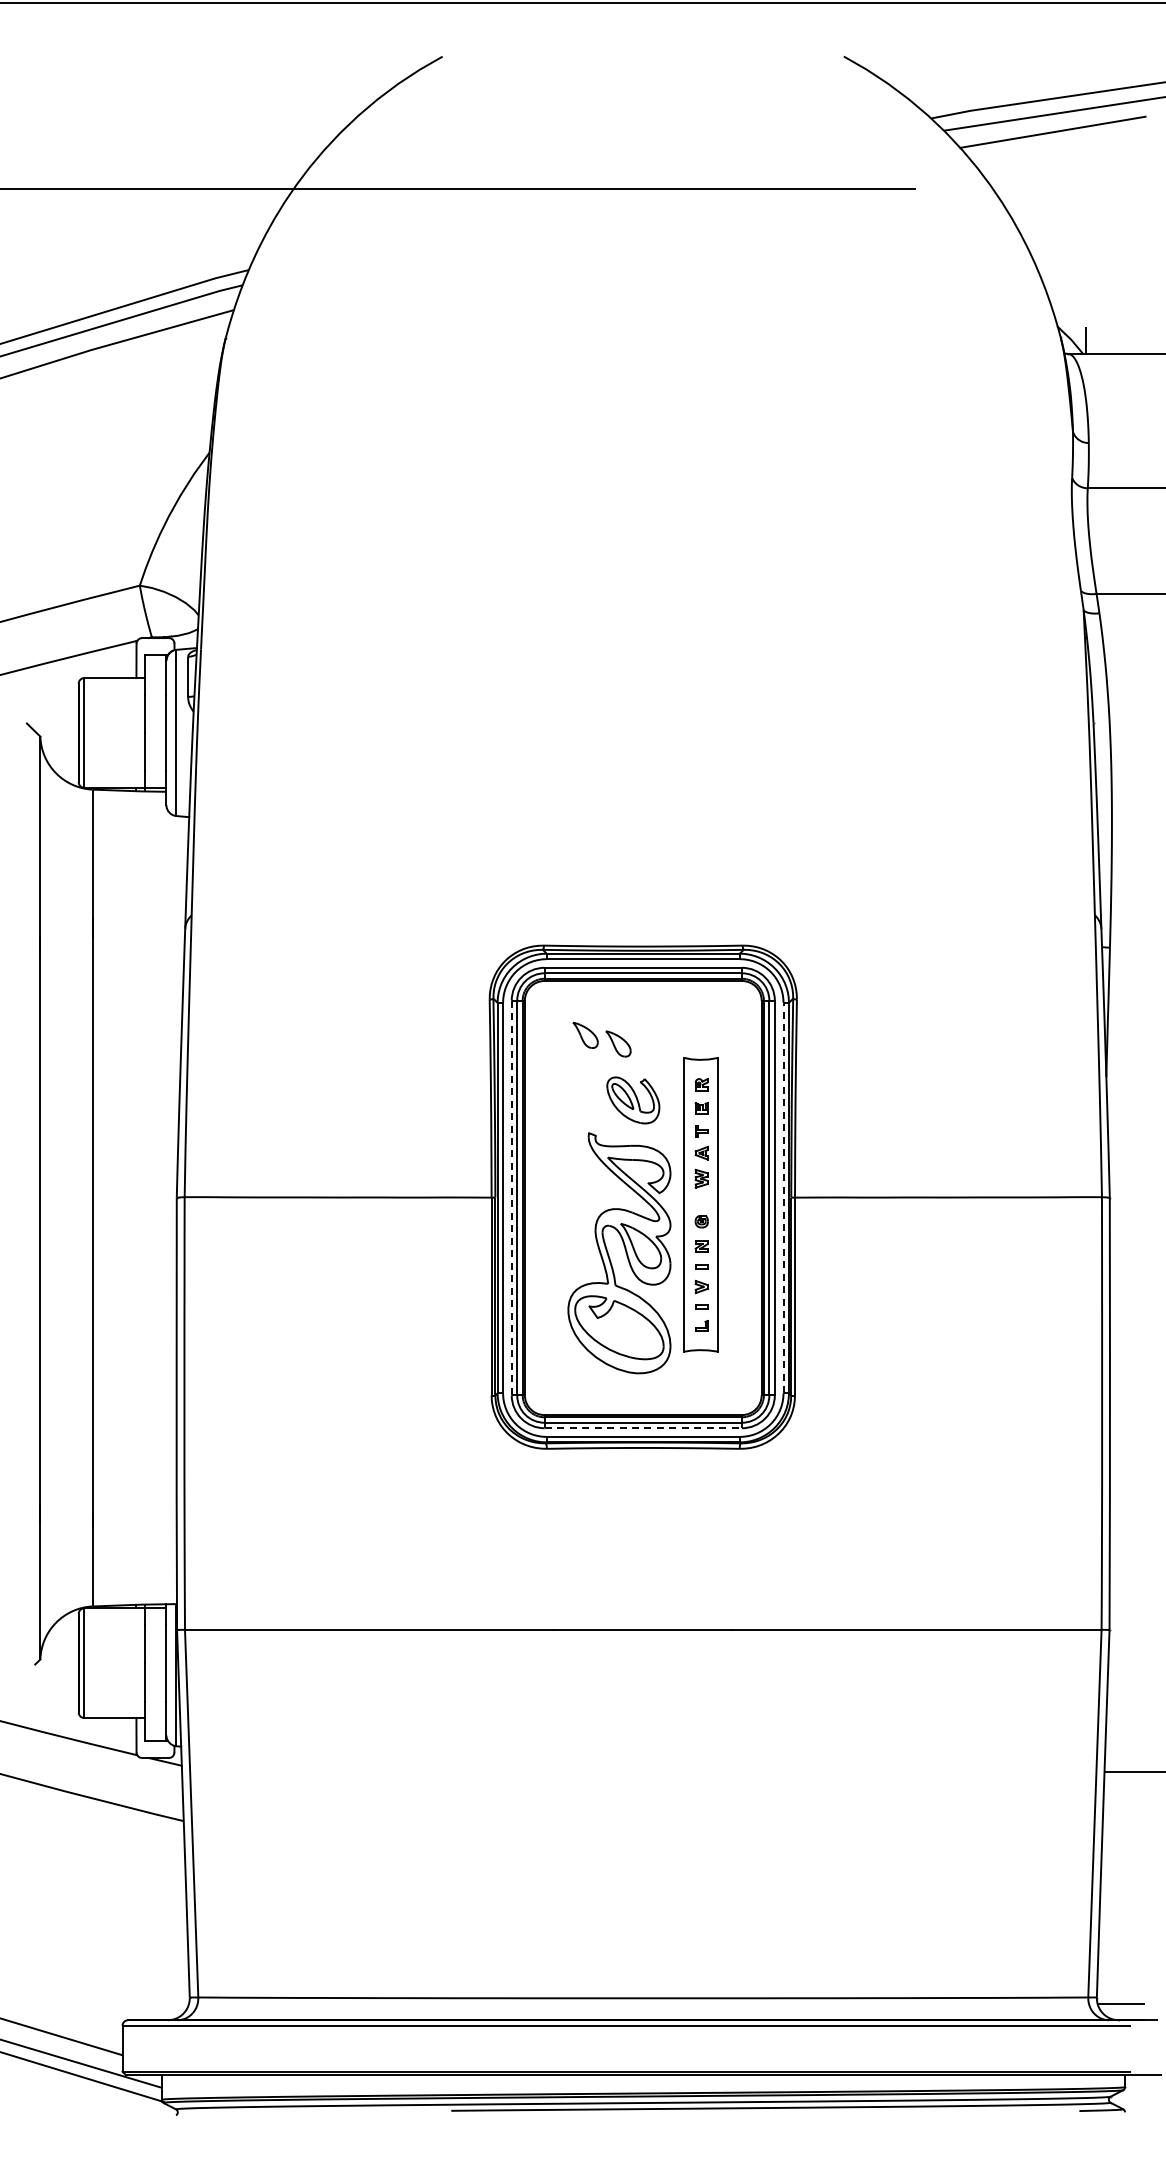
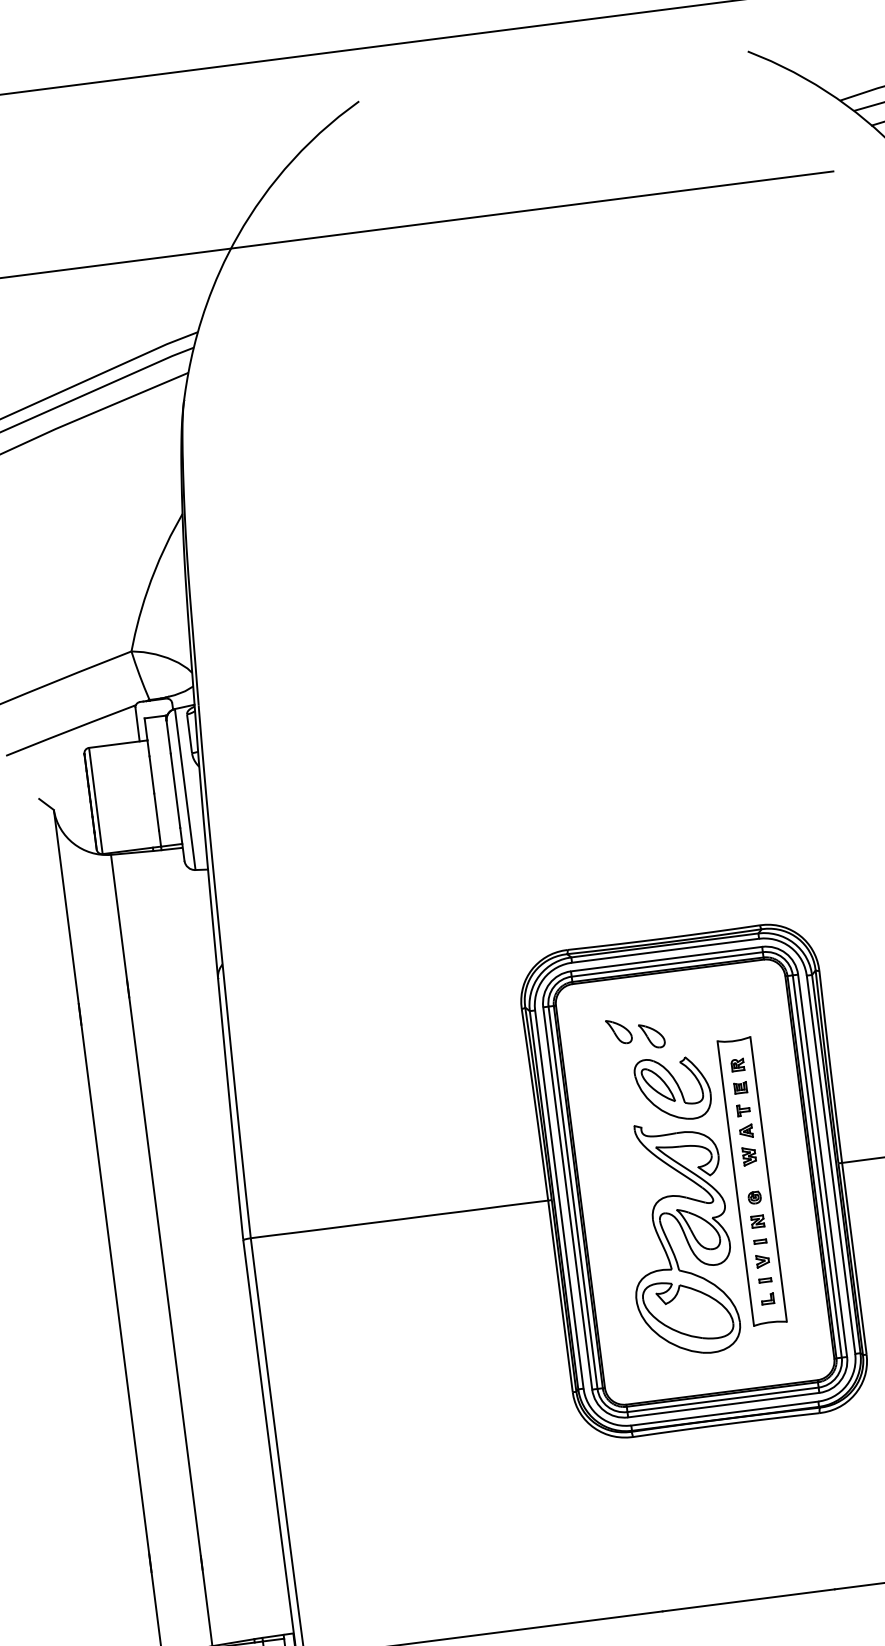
part: (633, 1100) -> (673, 1088), size x1.43
line: (783, 1197) -> (830, 1164), dashed -> solid
line: (511, 1198) -> (567, 1198), dashed -> solid
line: (643, 1428) -> (723, 1405), dashed -> solid

